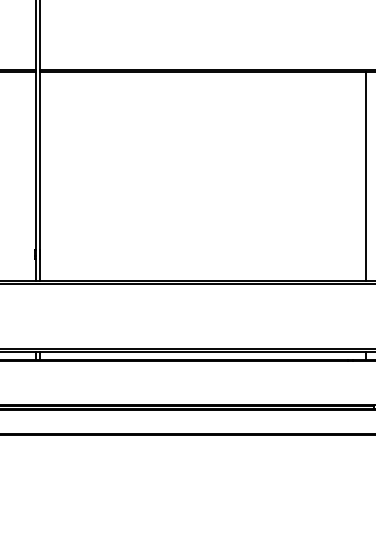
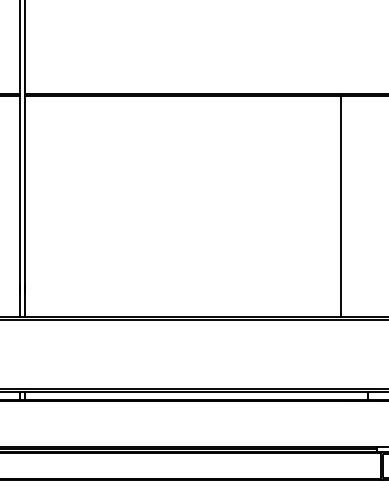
line: (365, 176) -> (340, 206), moved

